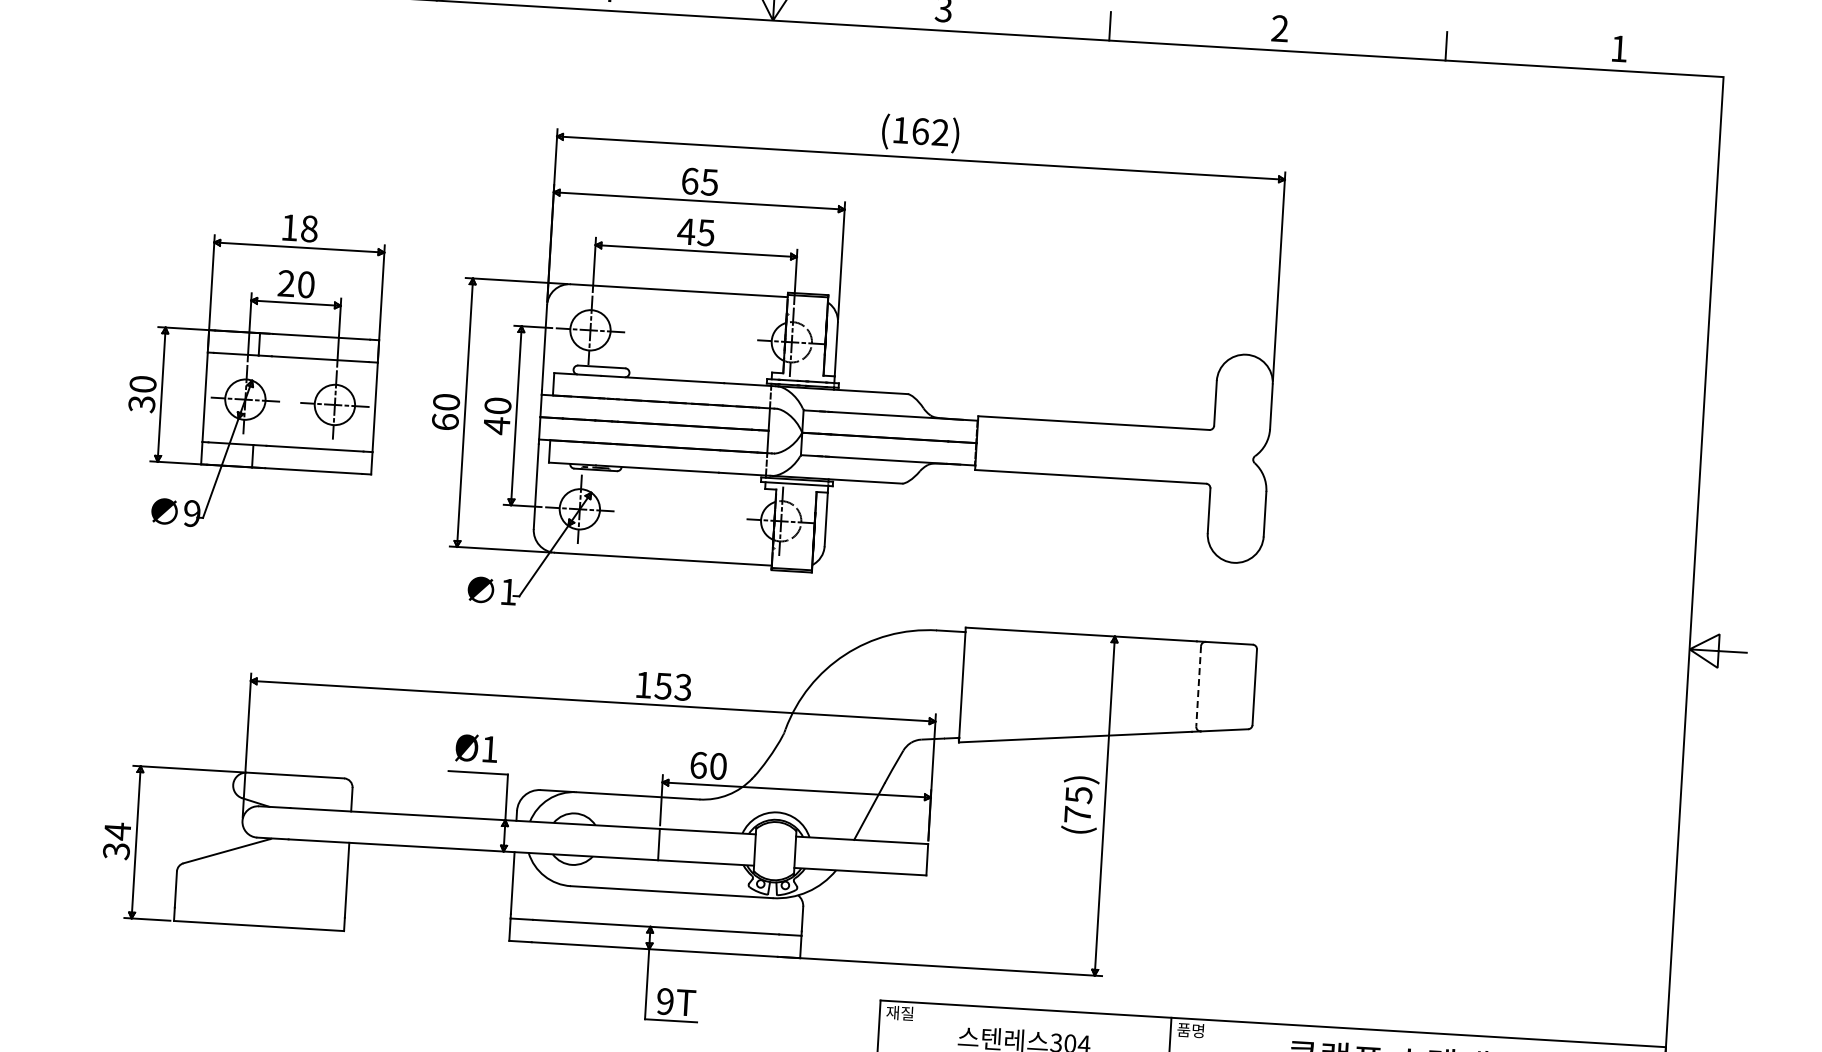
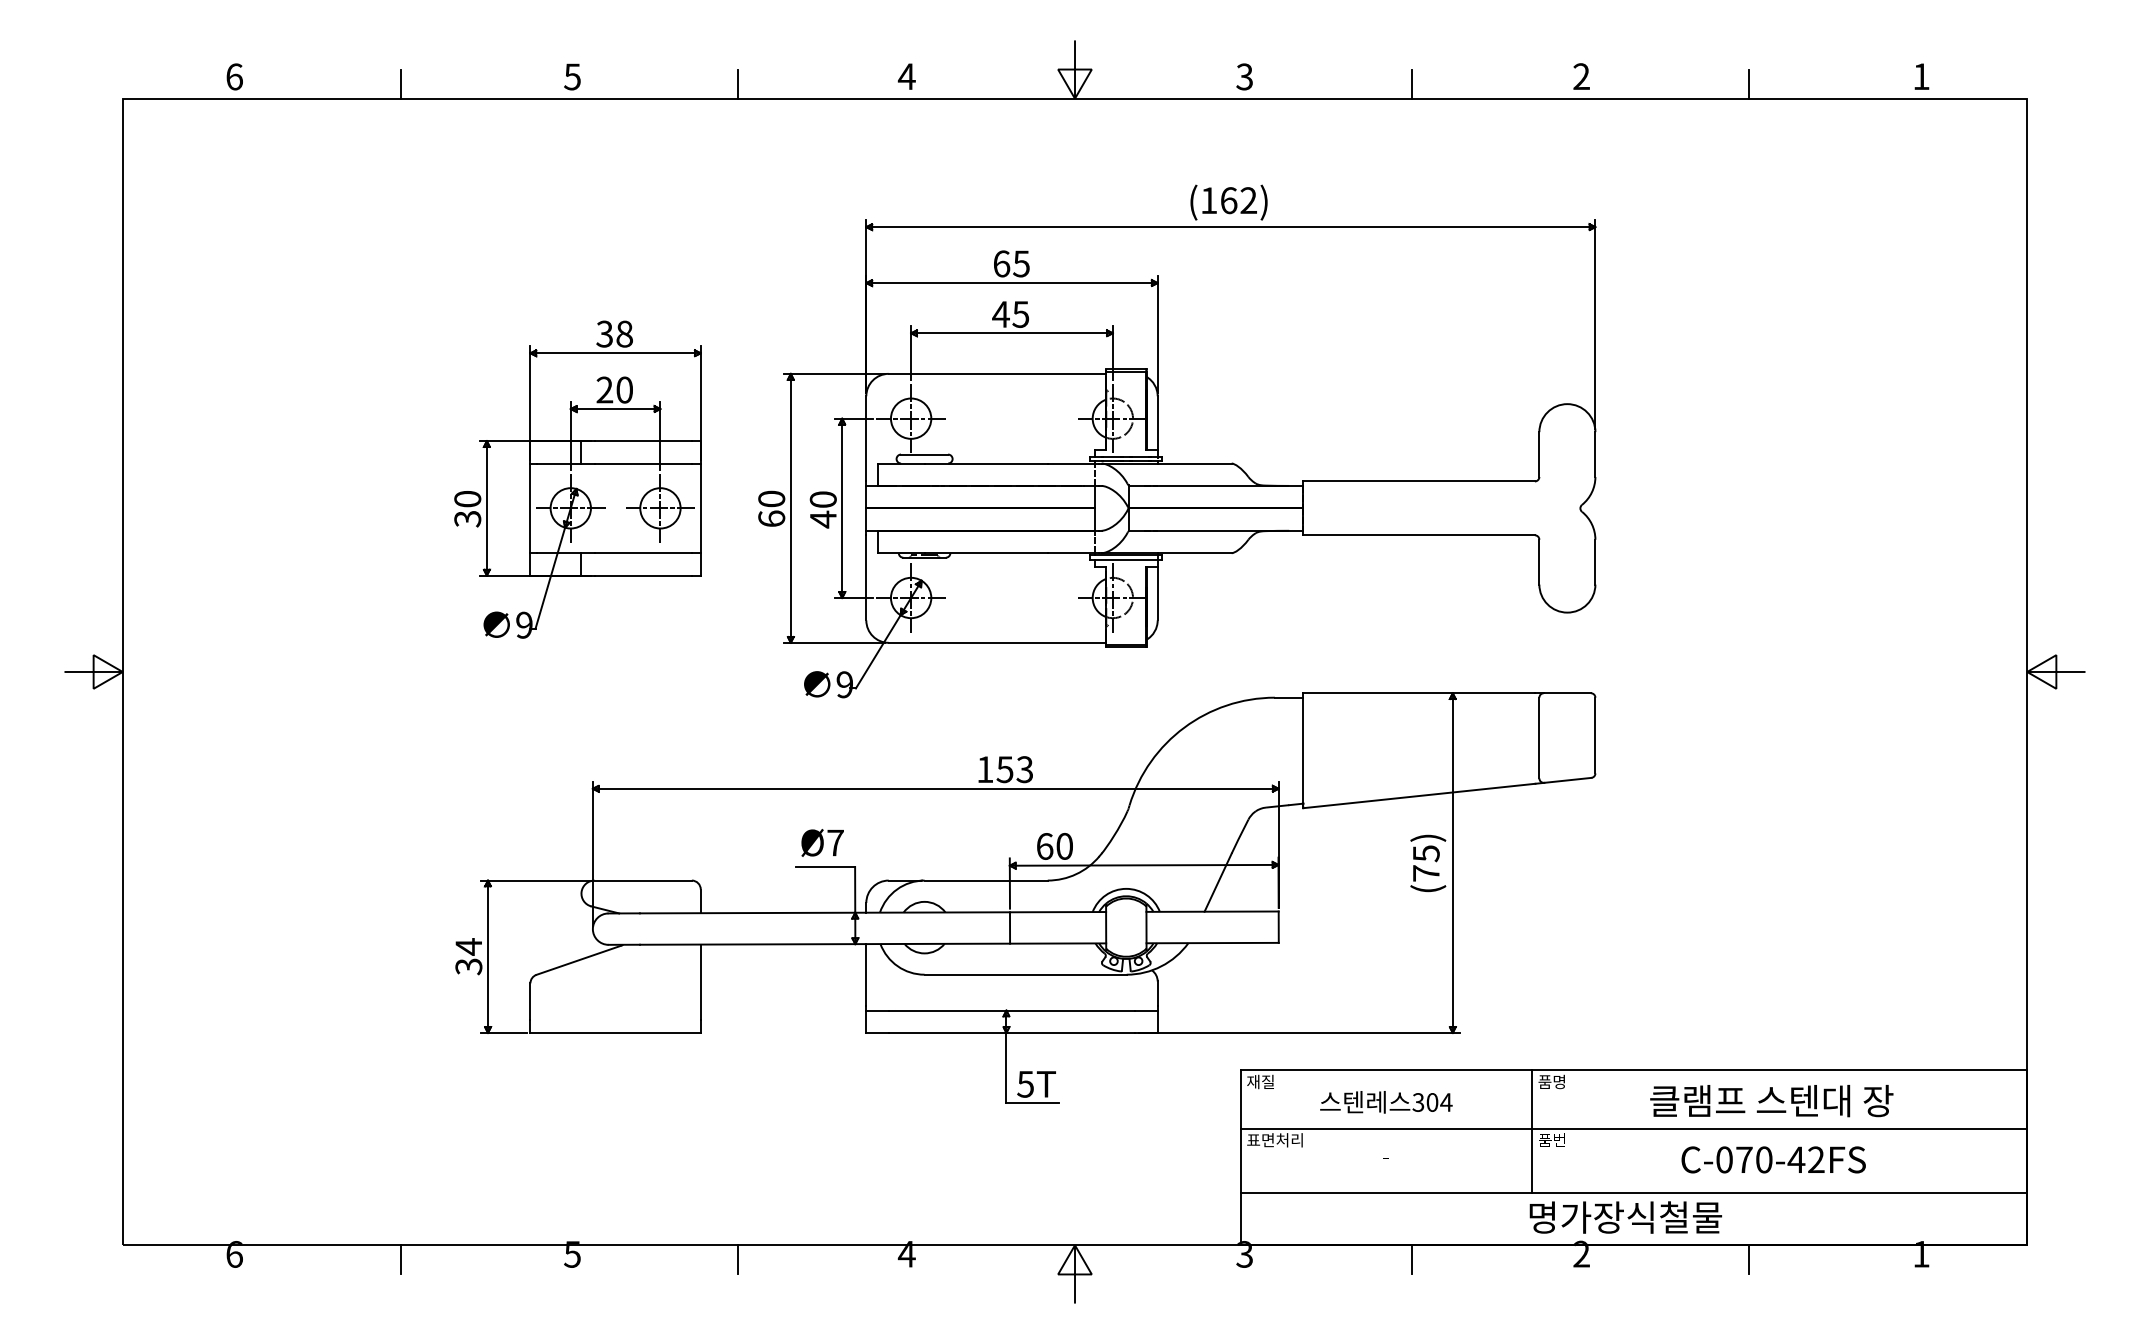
text: (289, 227) -> (604, 333), 18 -> 38
text: (508, 591) -> (844, 684), 1 -> 9
line: (1198, 686) -> (1539, 738), dashed -> solid
text: (489, 748) -> (835, 842), Ø1 -> Ø7
text: (665, 1000) -> (1025, 1083), 9T -> 5T

